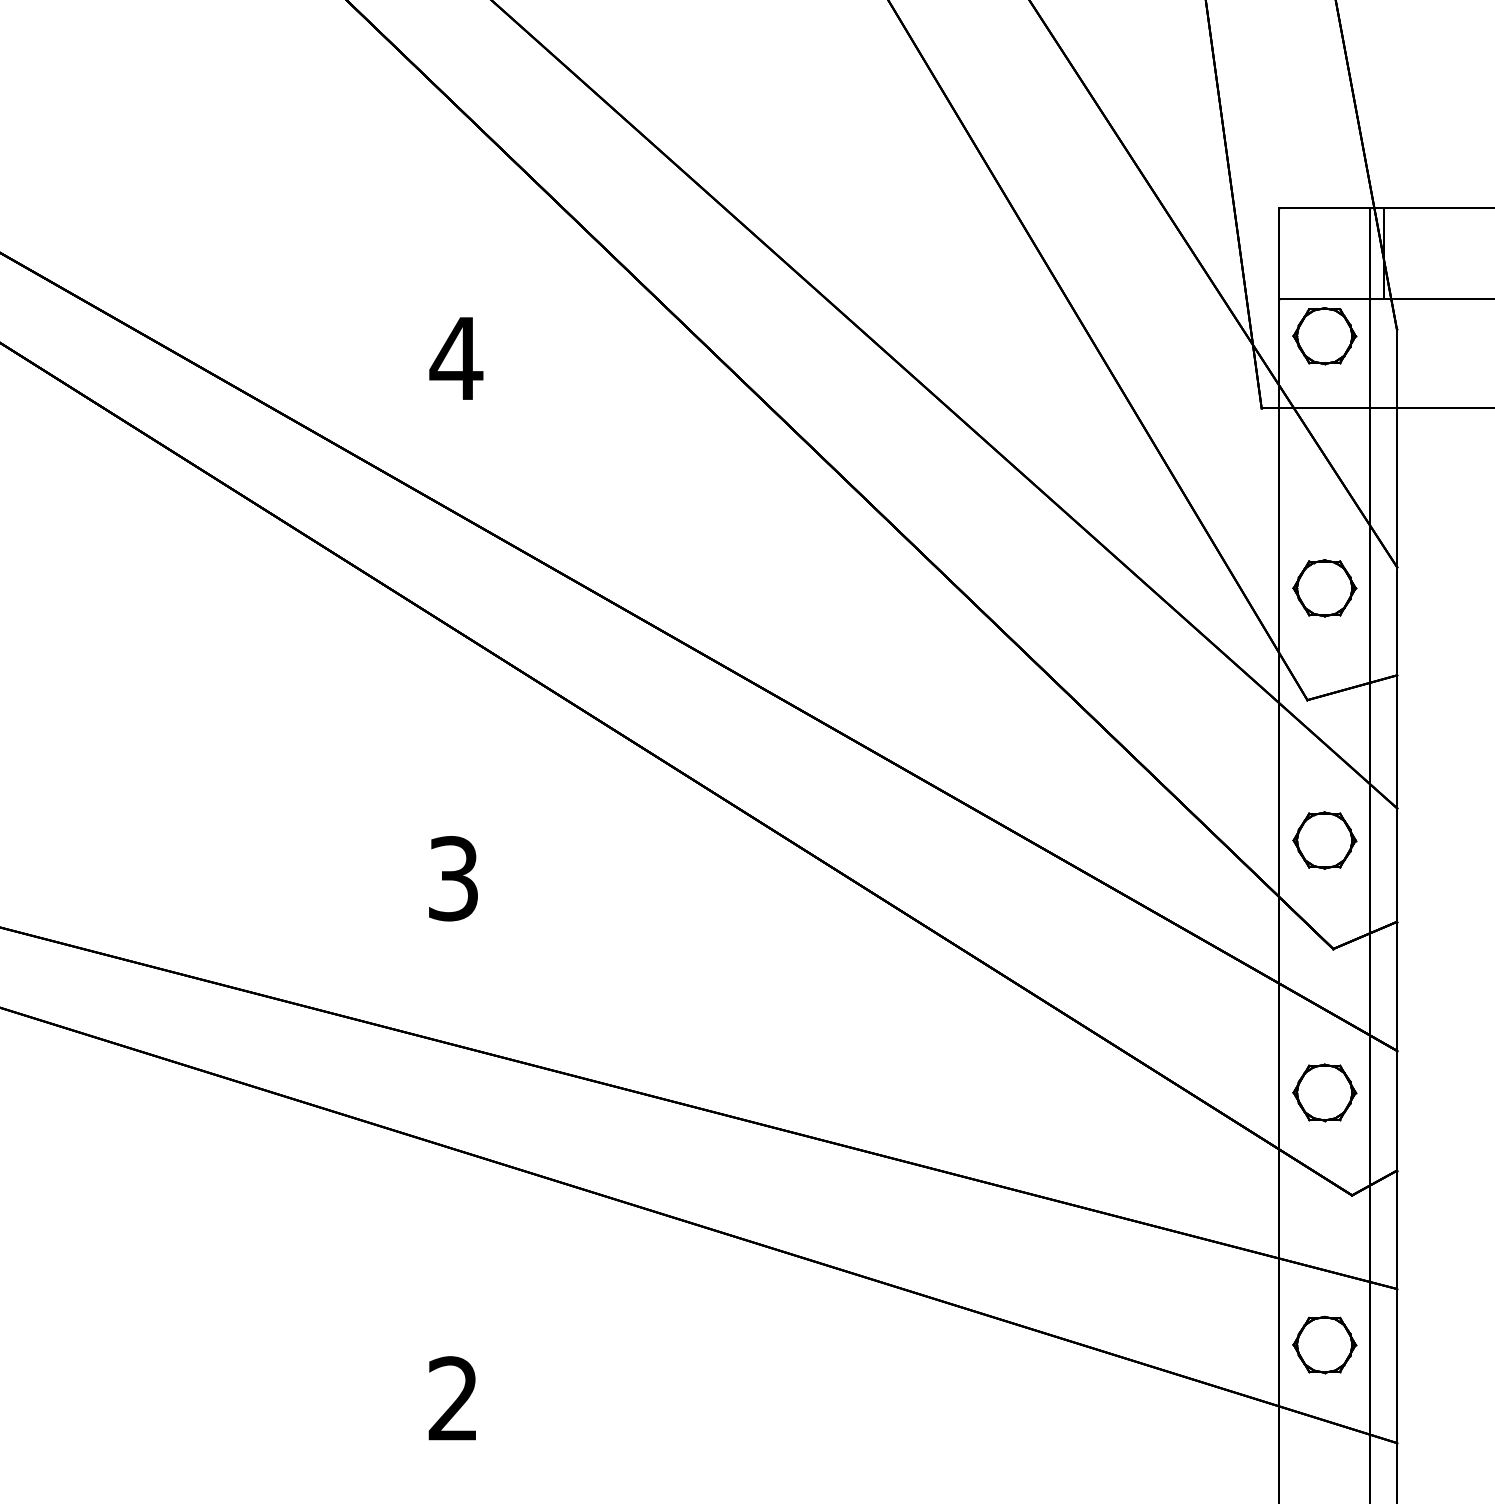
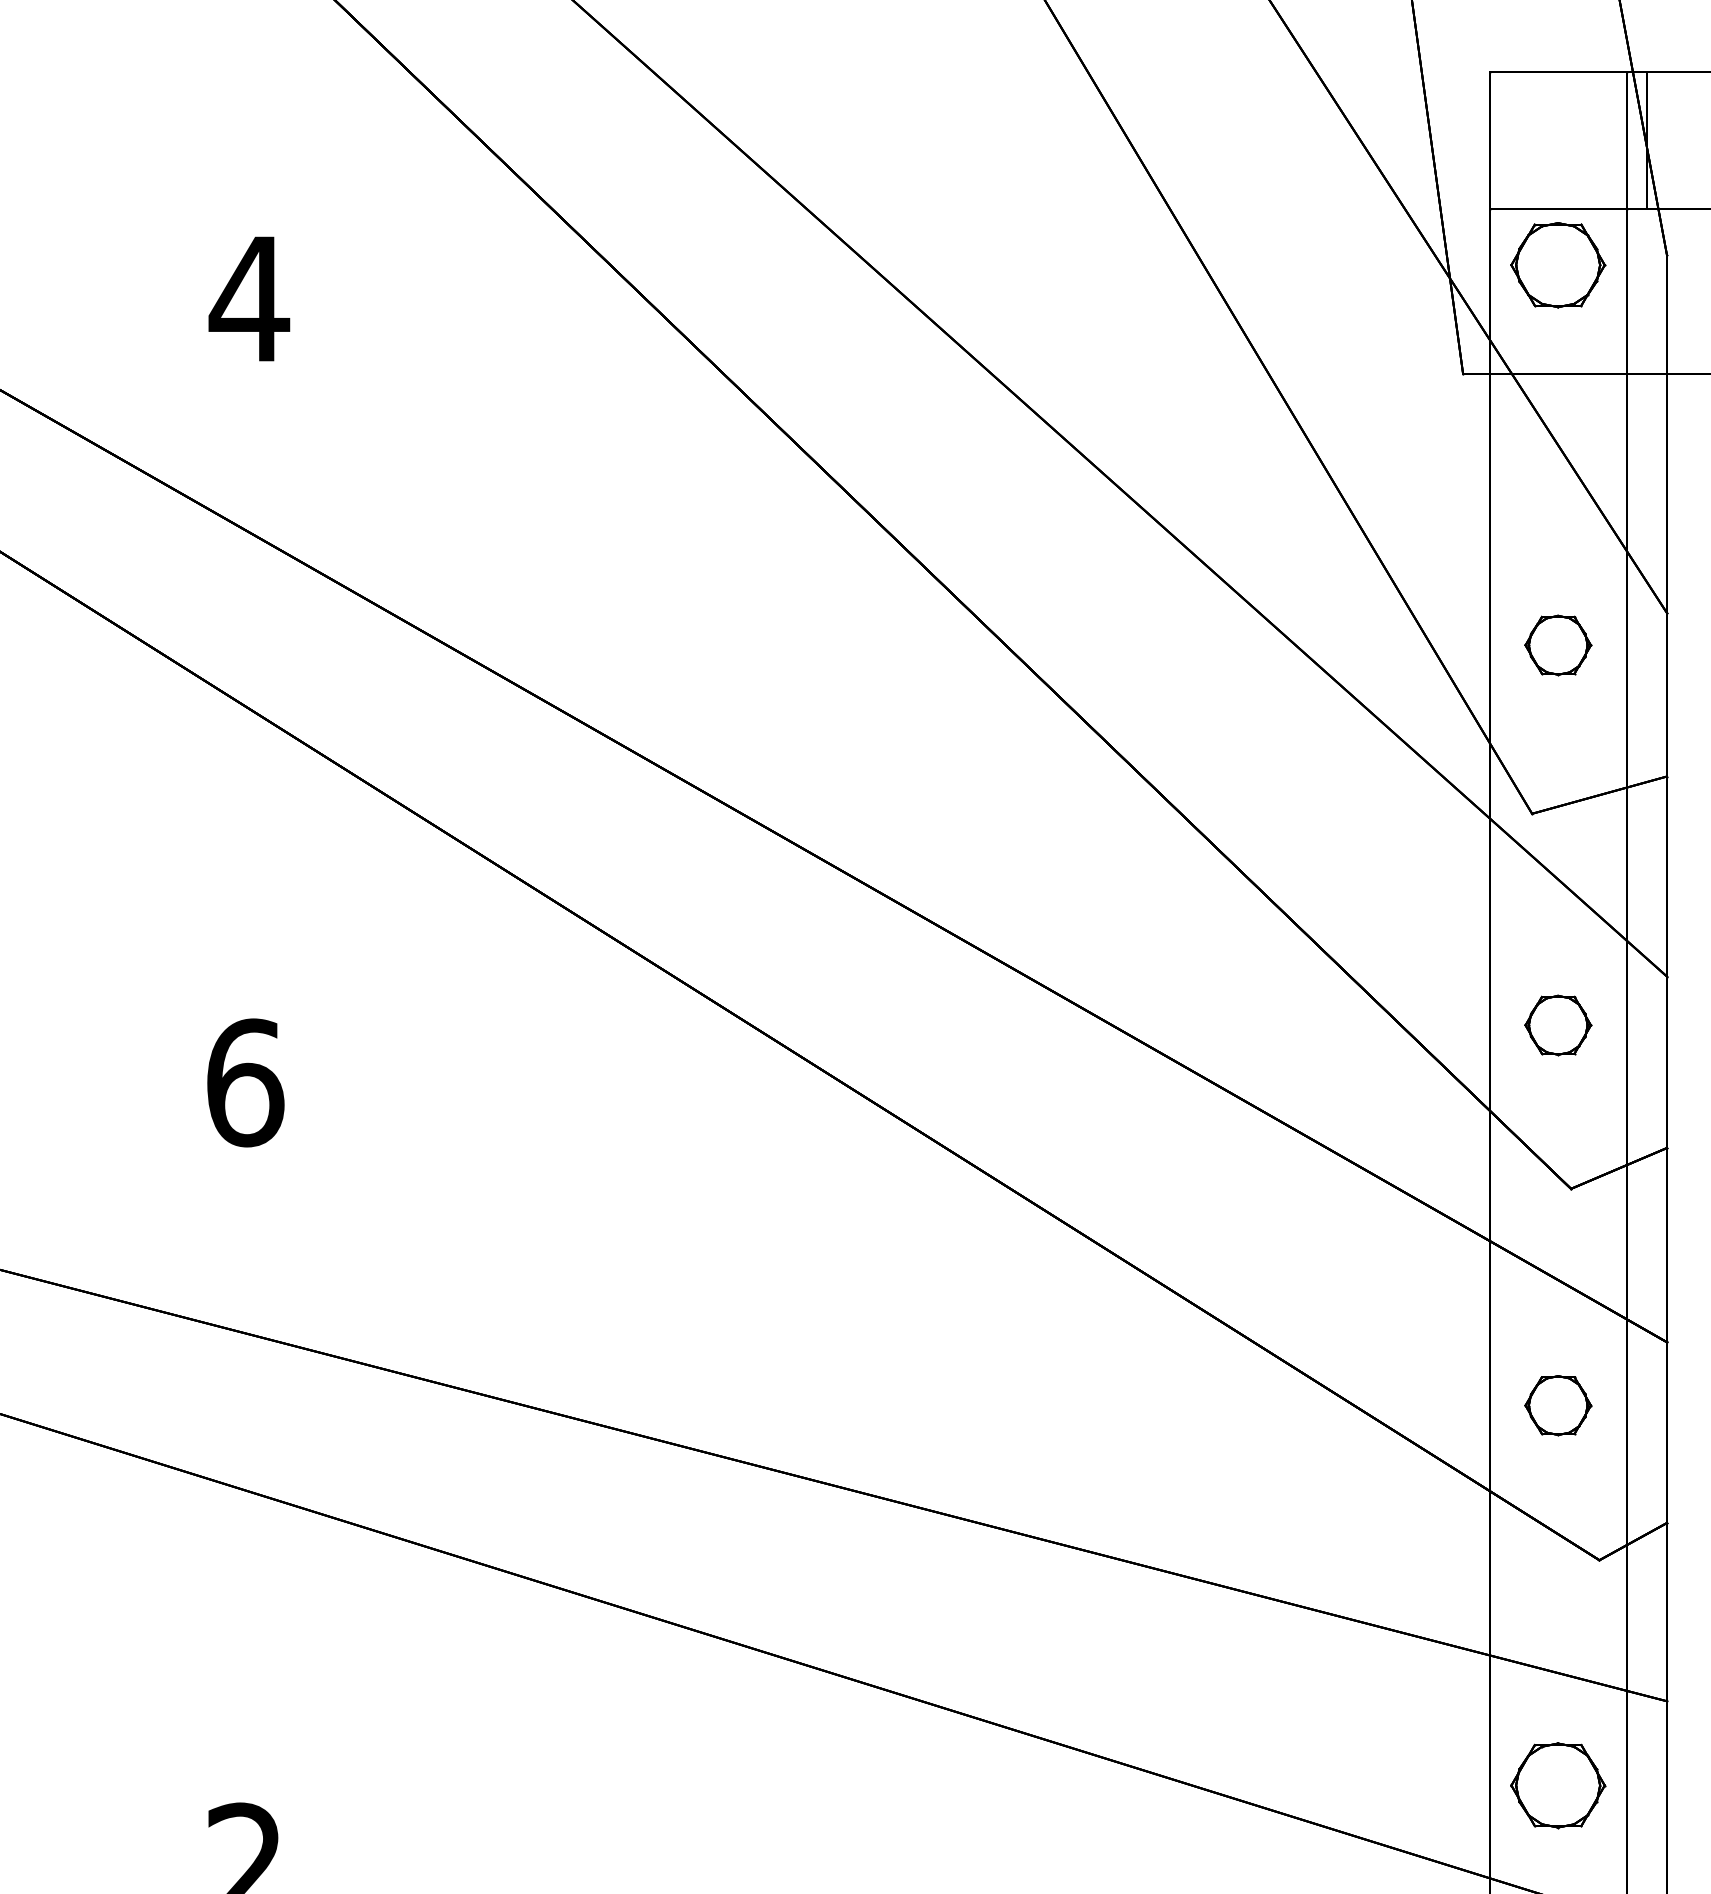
part: (1324, 588) -> (1557, 645), size x0.7
part: (1324, 840) -> (1557, 1025), size x0.7
text: (453, 878) -> (245, 1082), 3 -> 6
part: (1324, 1092) -> (1557, 1405), size x0.7

